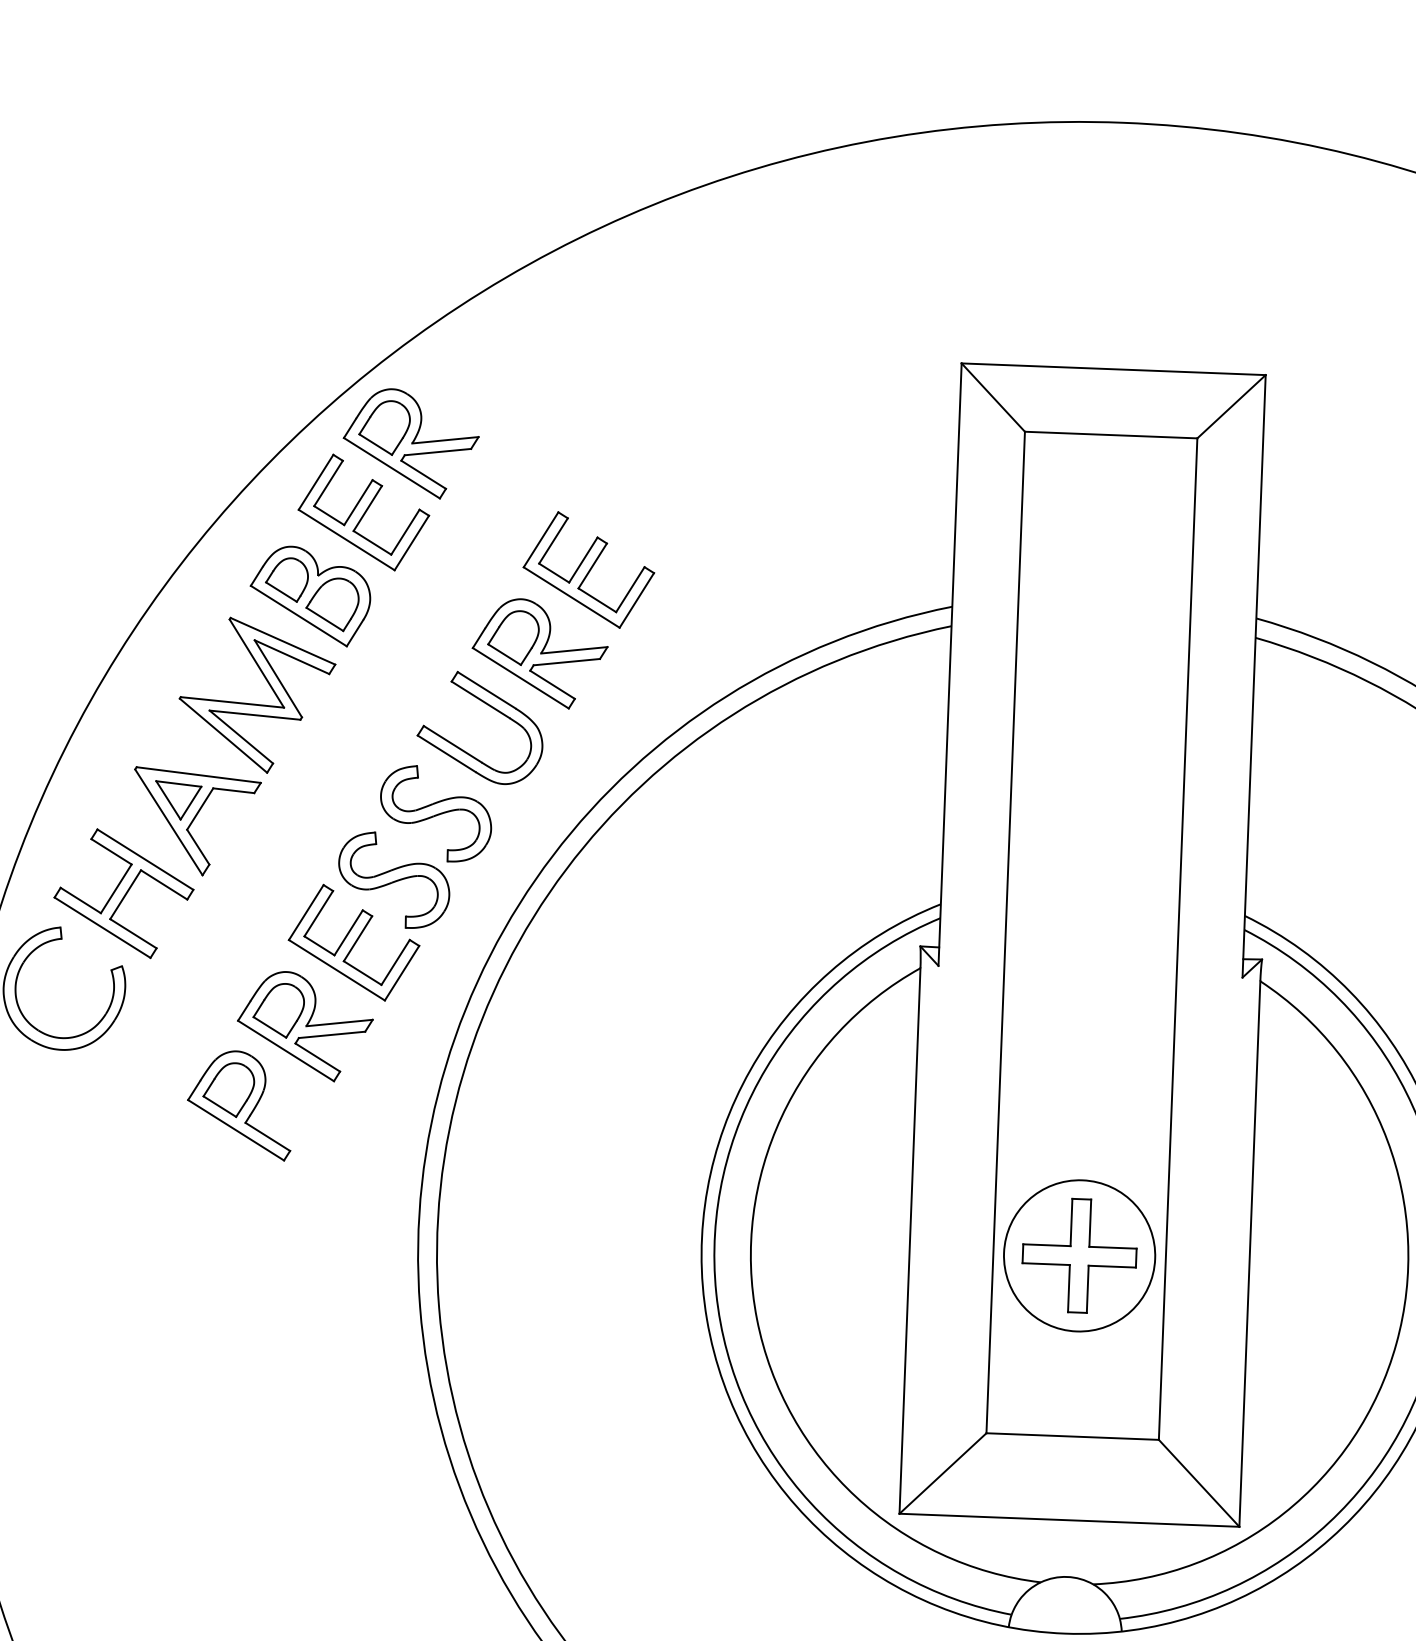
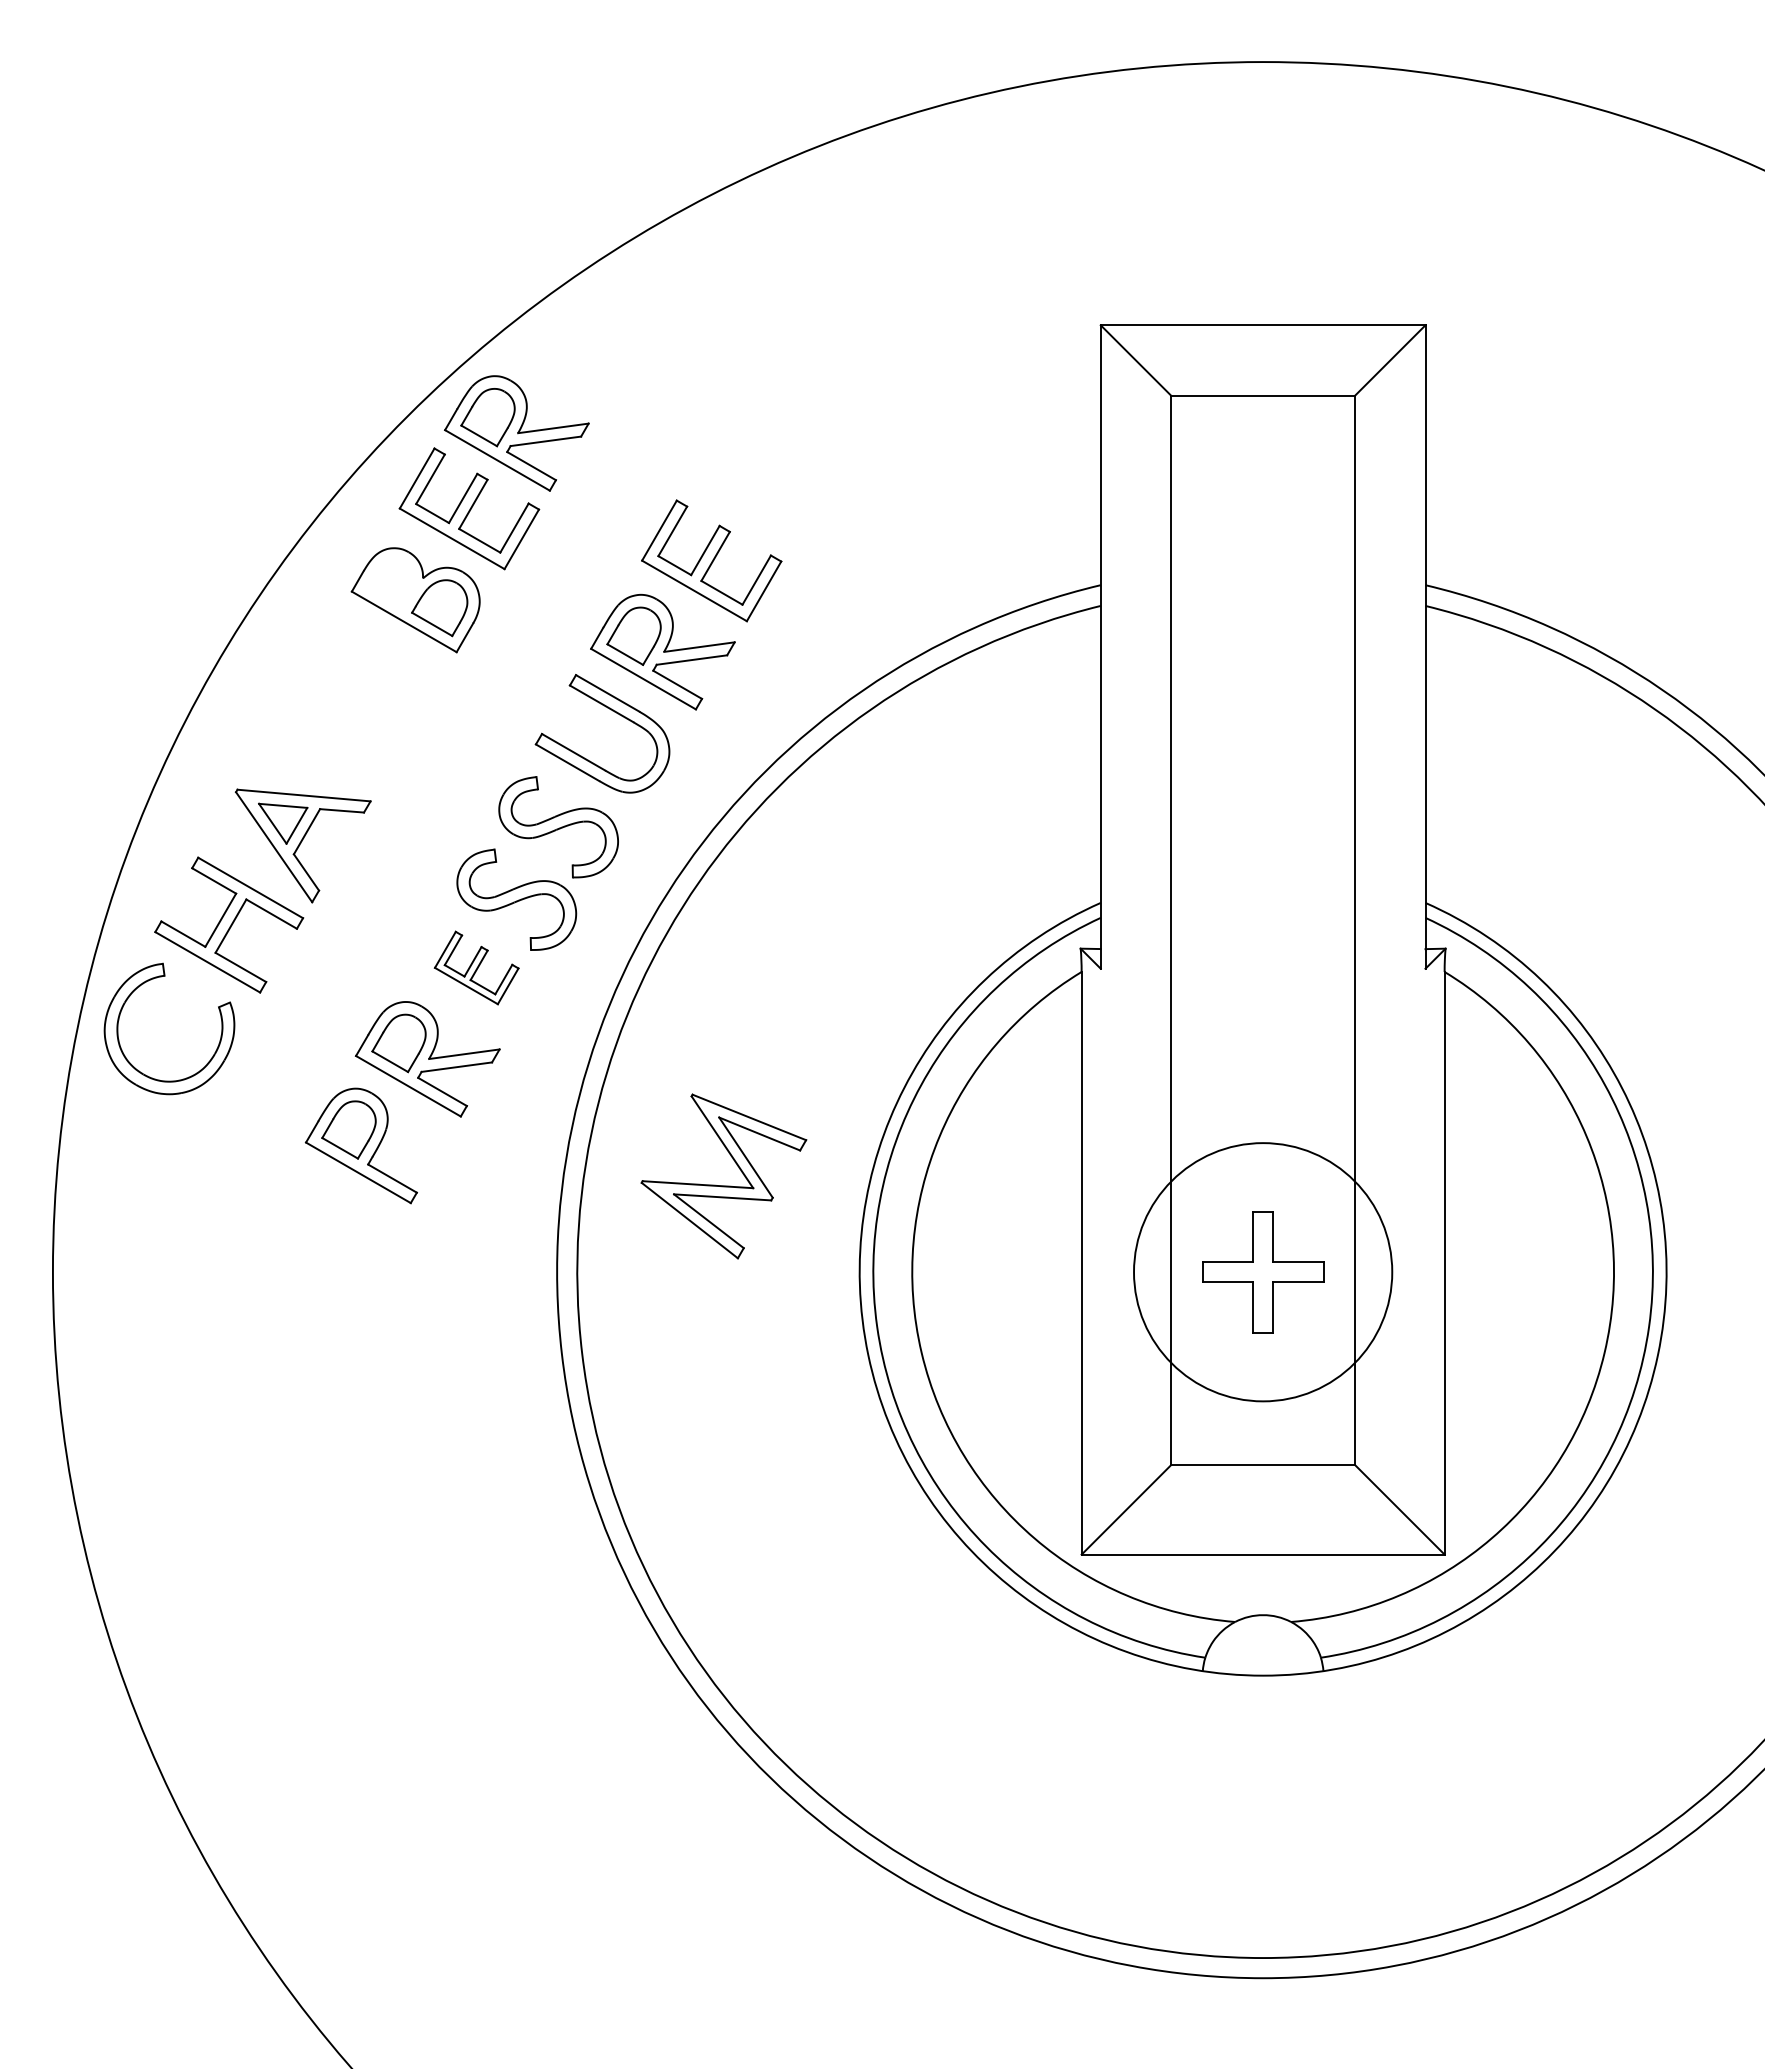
part: (286, 579) -> (389, 583), removed
part: (256, 704) -> (723, 1185), moved
part: (354, 942) -> (476, 967), size x0.6
circle: (1079, 1255) -> (1262, 1271), size x1.6

